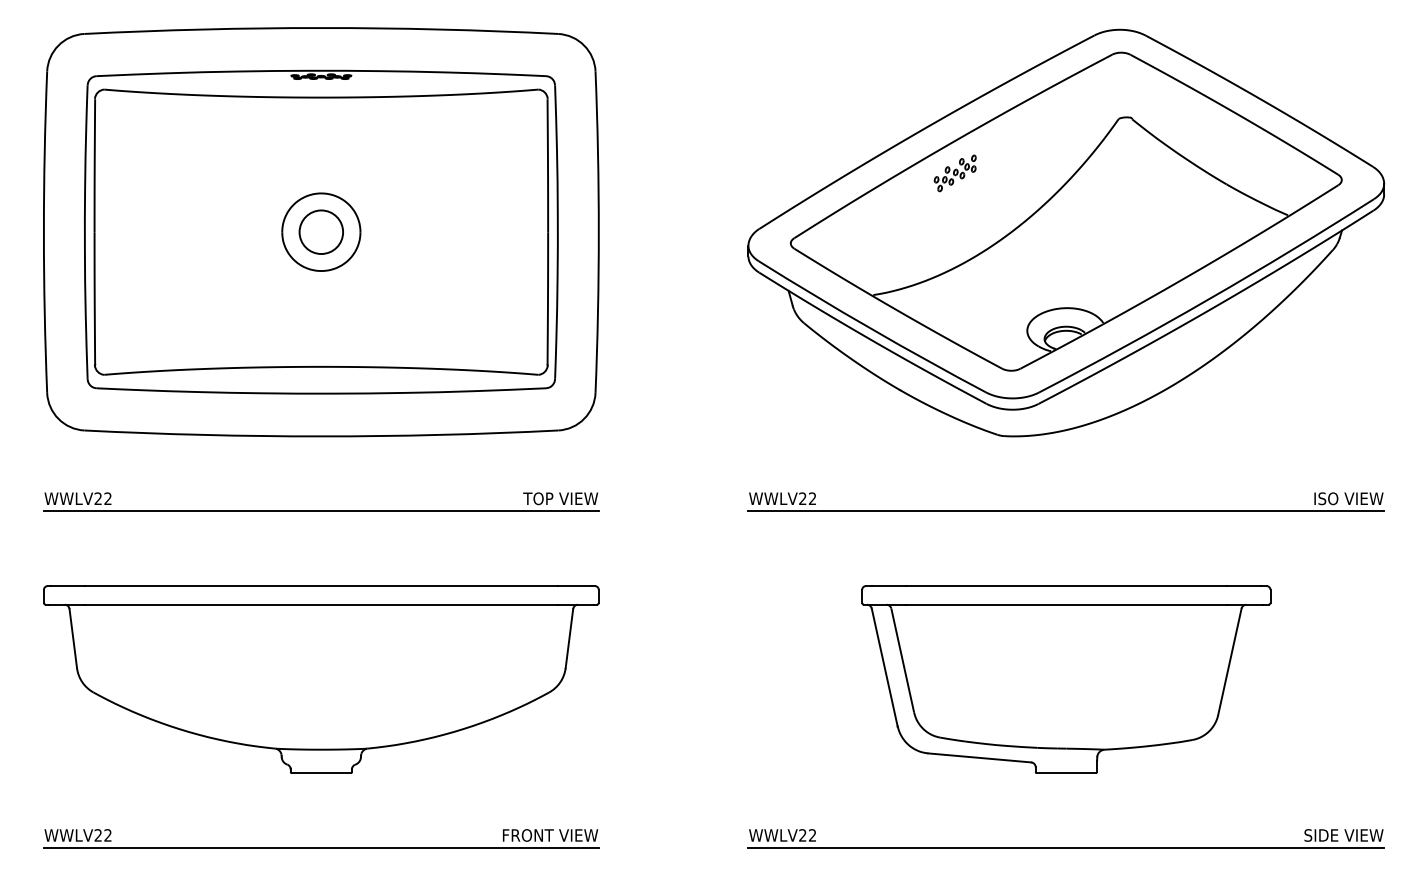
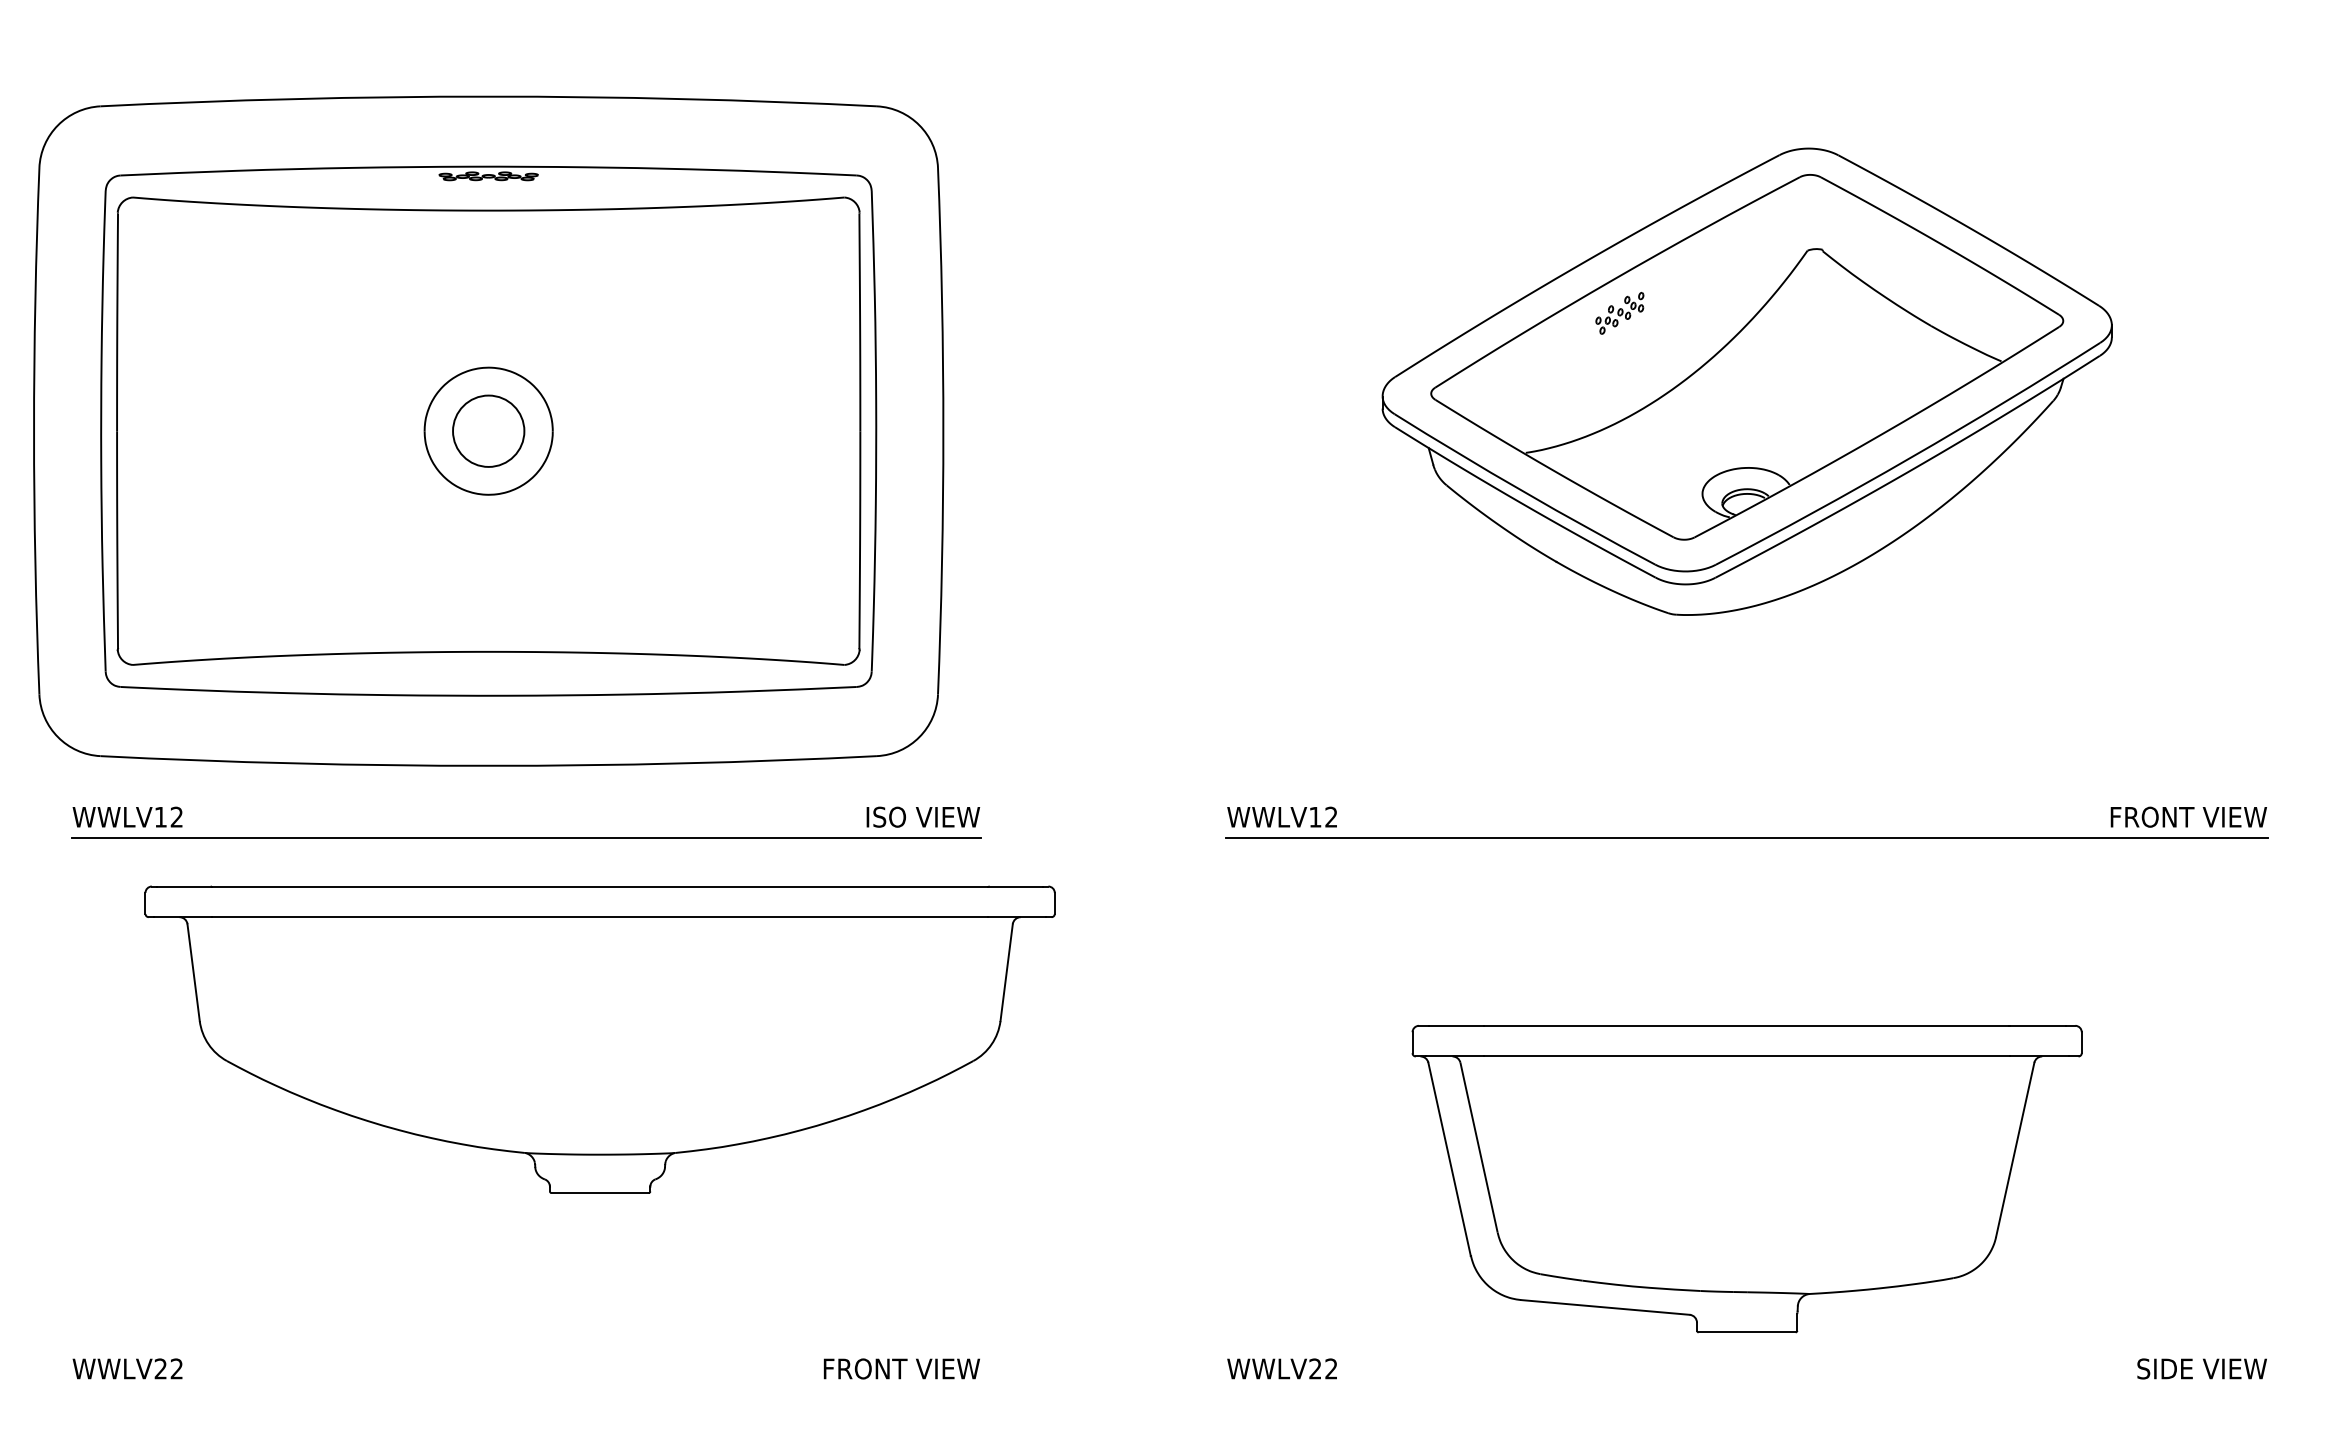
part: (321, 232) -> (488, 431), moved
part: (1066, 232) -> (1747, 380), size x0.7
text: (97, 498) -> (159, 816), WWLV22 -> WWLV12
text: (538, 498) -> (882, 816), TOP VIEW -> ISO VIEW
text: (802, 498) -> (1314, 816), WWLV22 -> WWLV12
text: (1313, 498) -> (2152, 816), ISO VIEW -> FRONT VIEW
part: (321, 679) -> (600, 1039), moved
part: (1066, 679) -> (1747, 1178), moved
line: (320, 847) -> (524, 1388), removed
line: (1066, 847) -> (1747, 1388), removed

